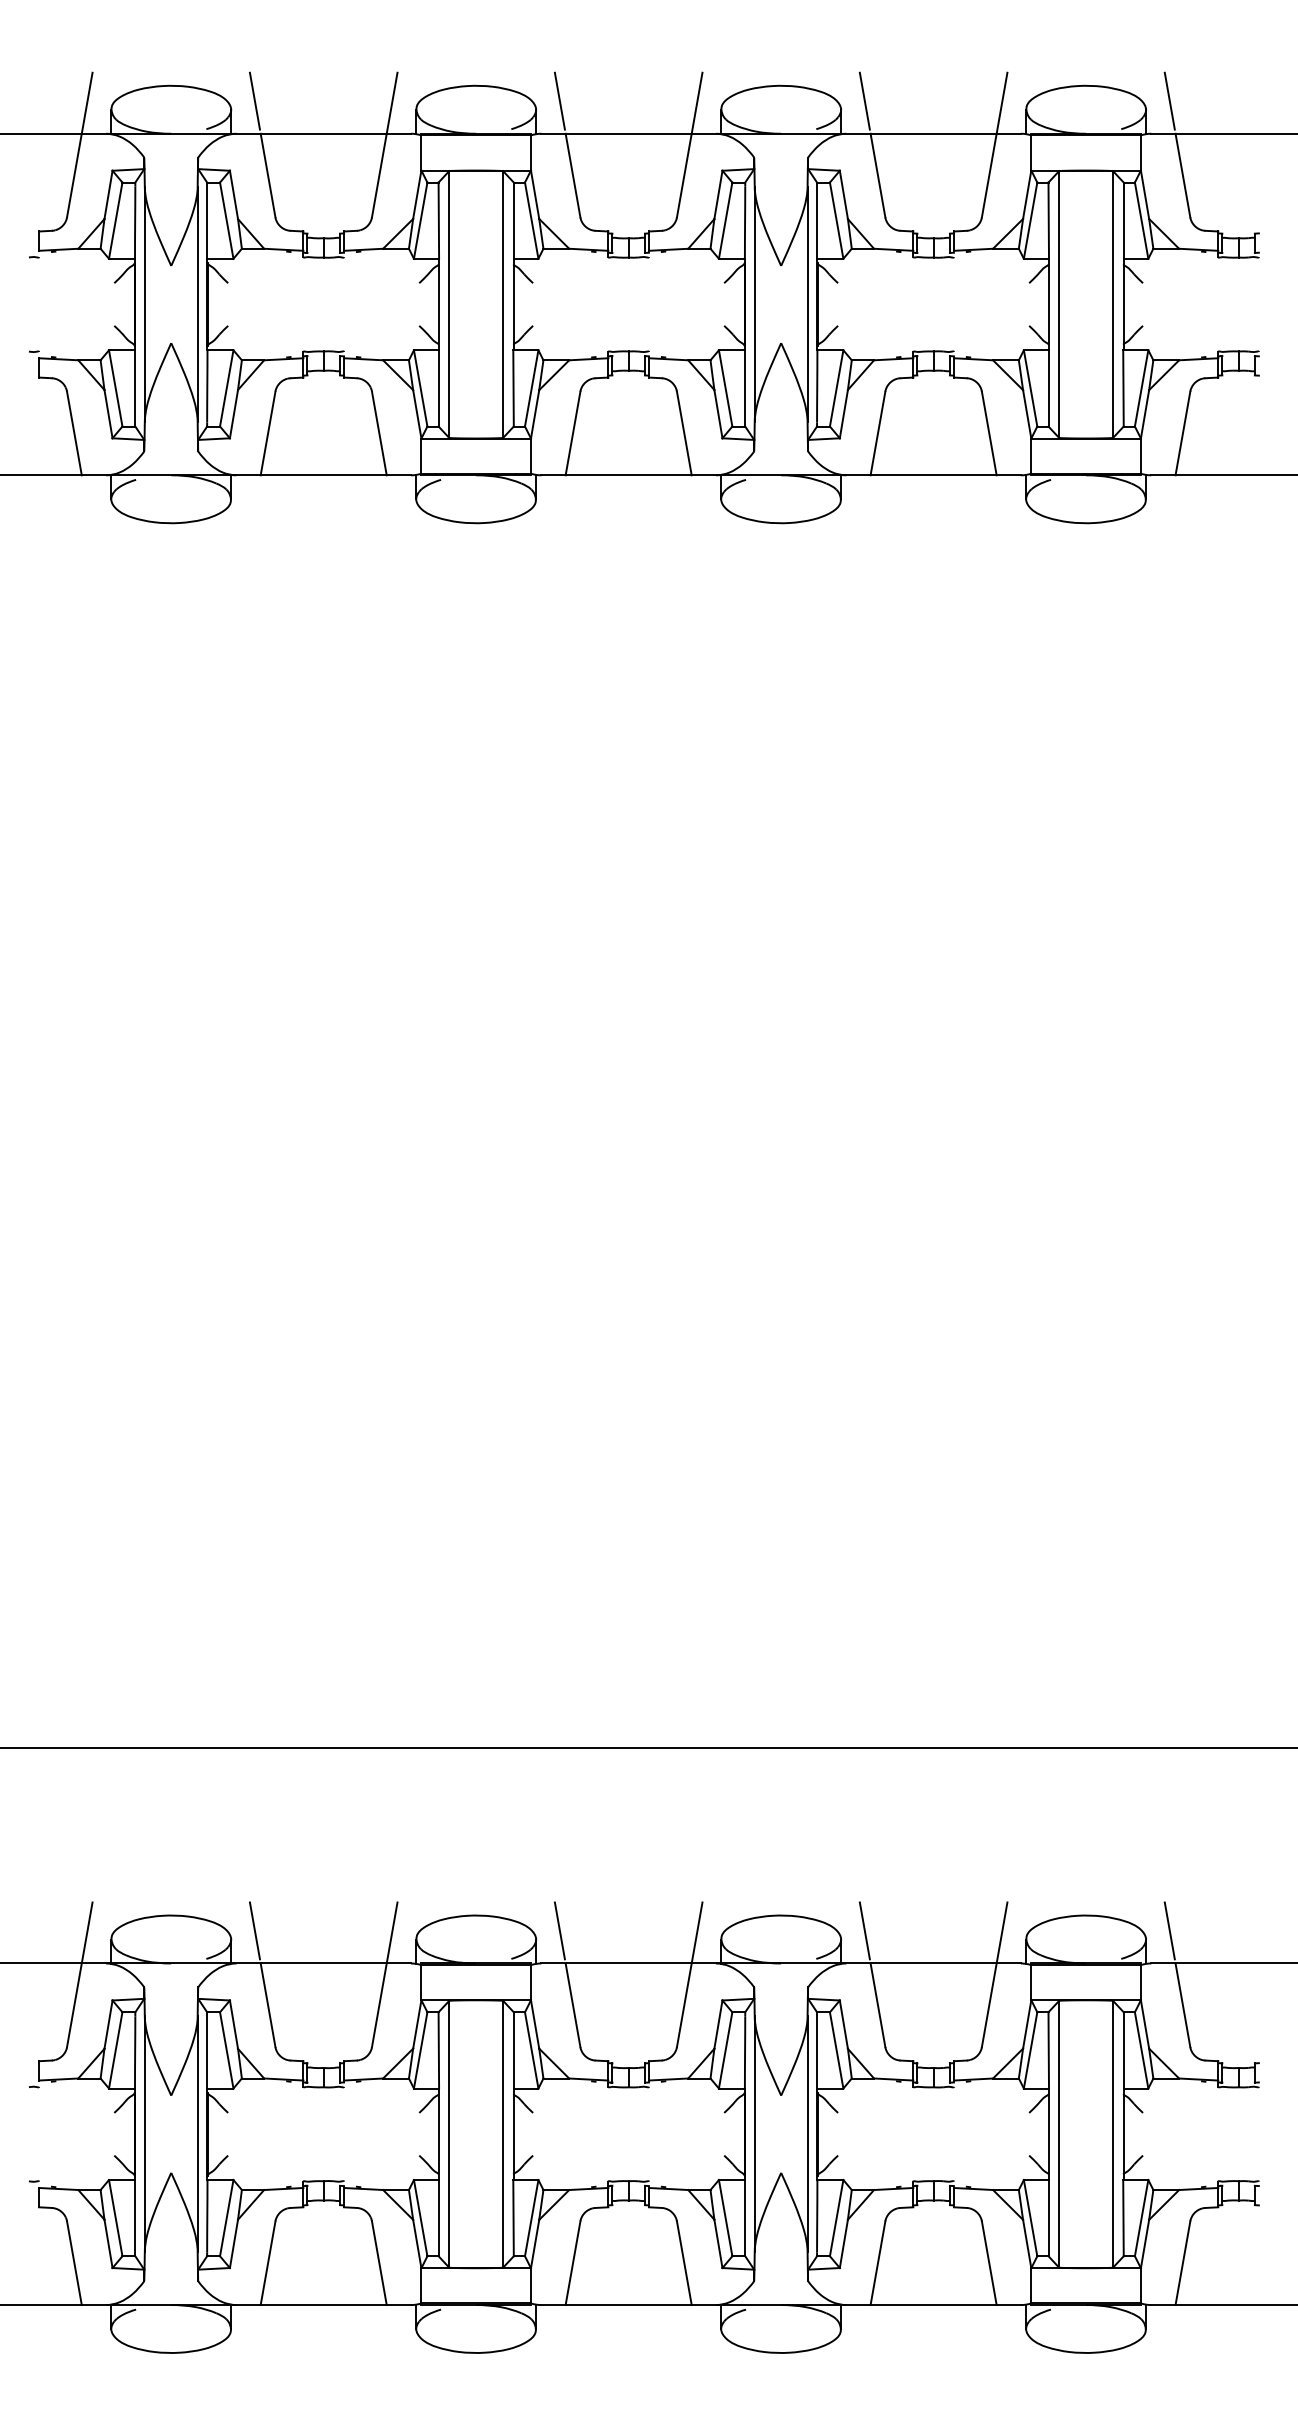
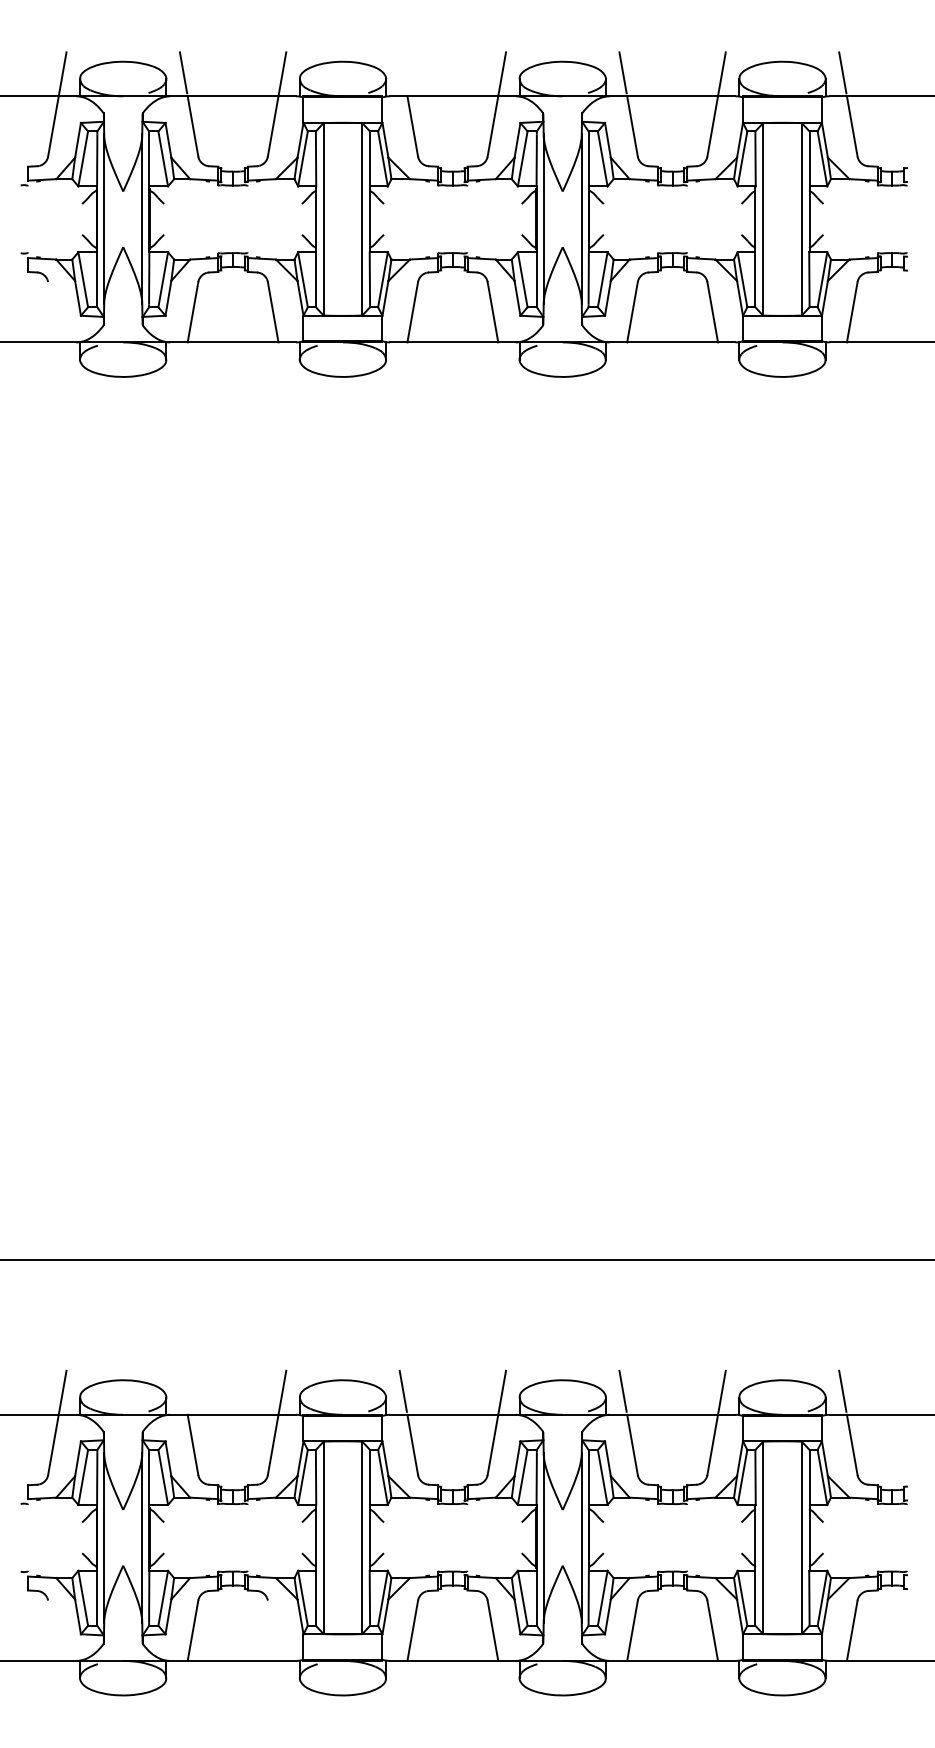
line: (559, 100) -> (403, 72), removed
line: (74, 433) -> (53, 312), removed
line: (254, 1930) -> (183, 1391), removed
line: (74, 2263) -> (53, 1630), removed
line: (378, 2263) -> (272, 1630), removed

